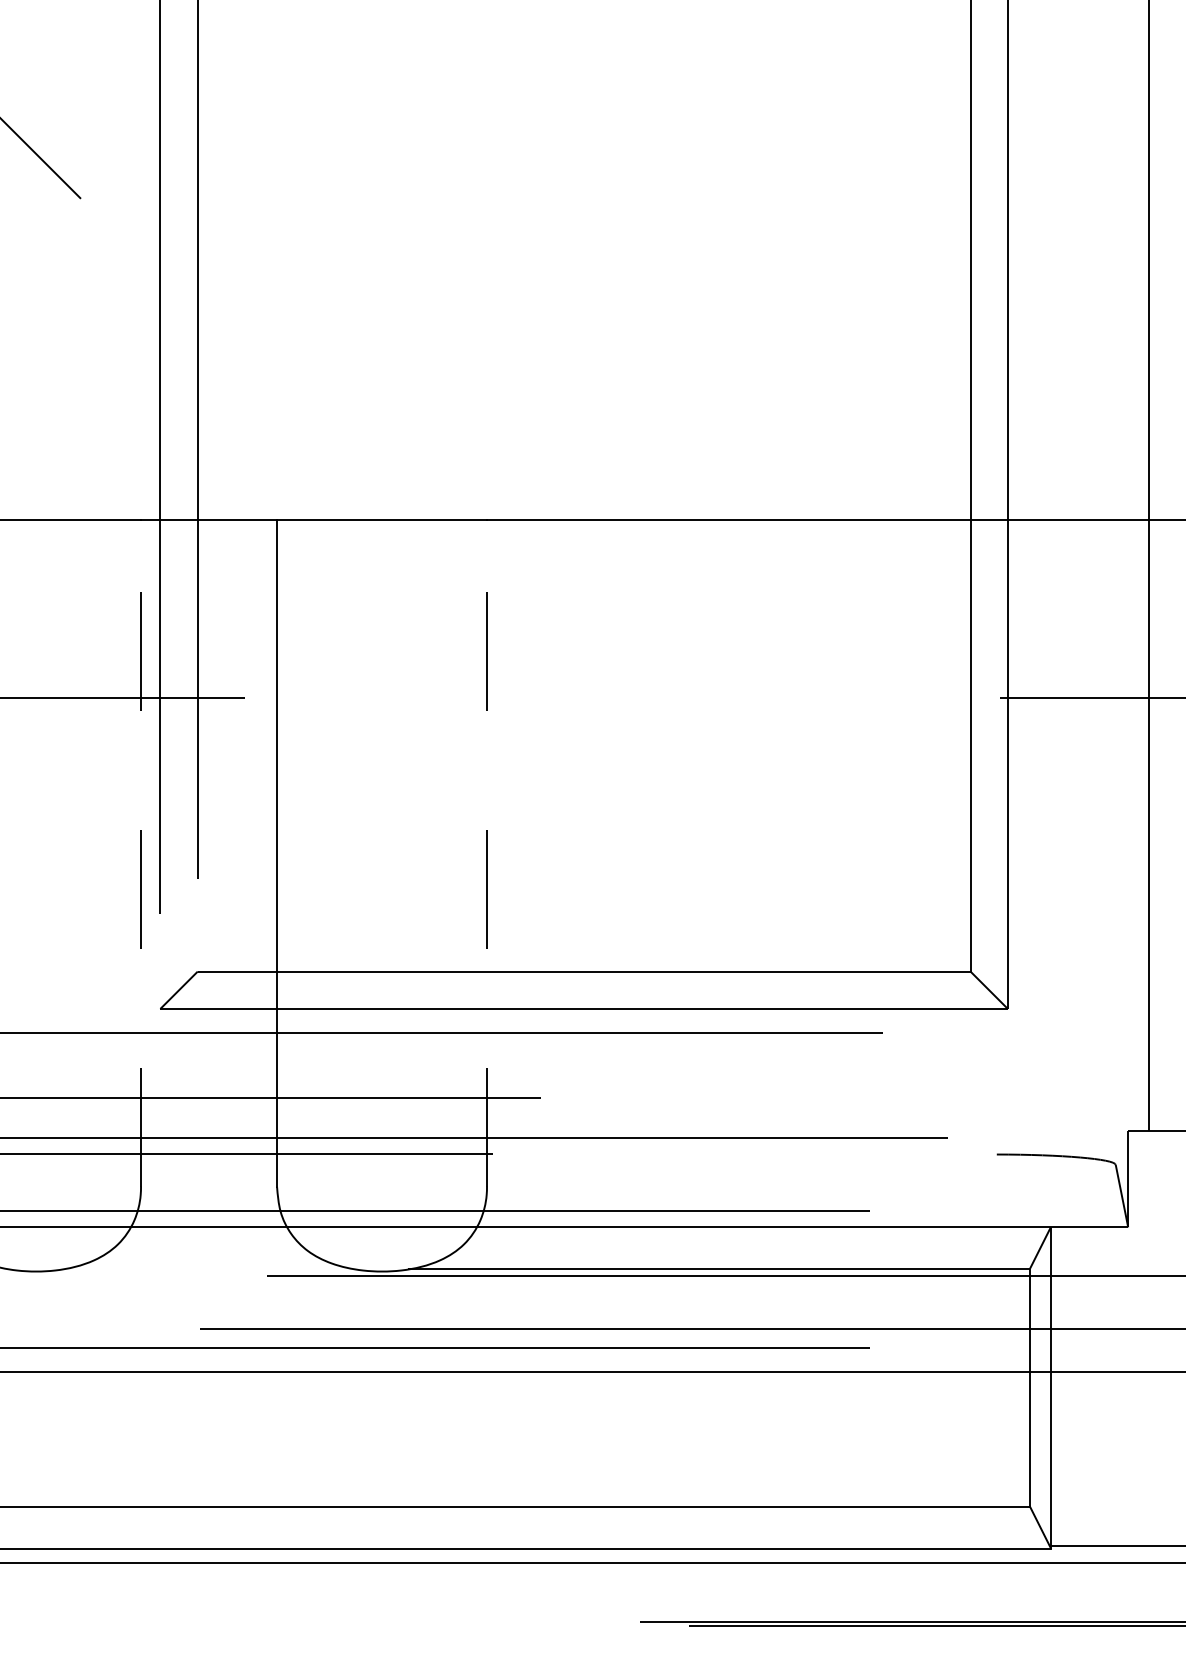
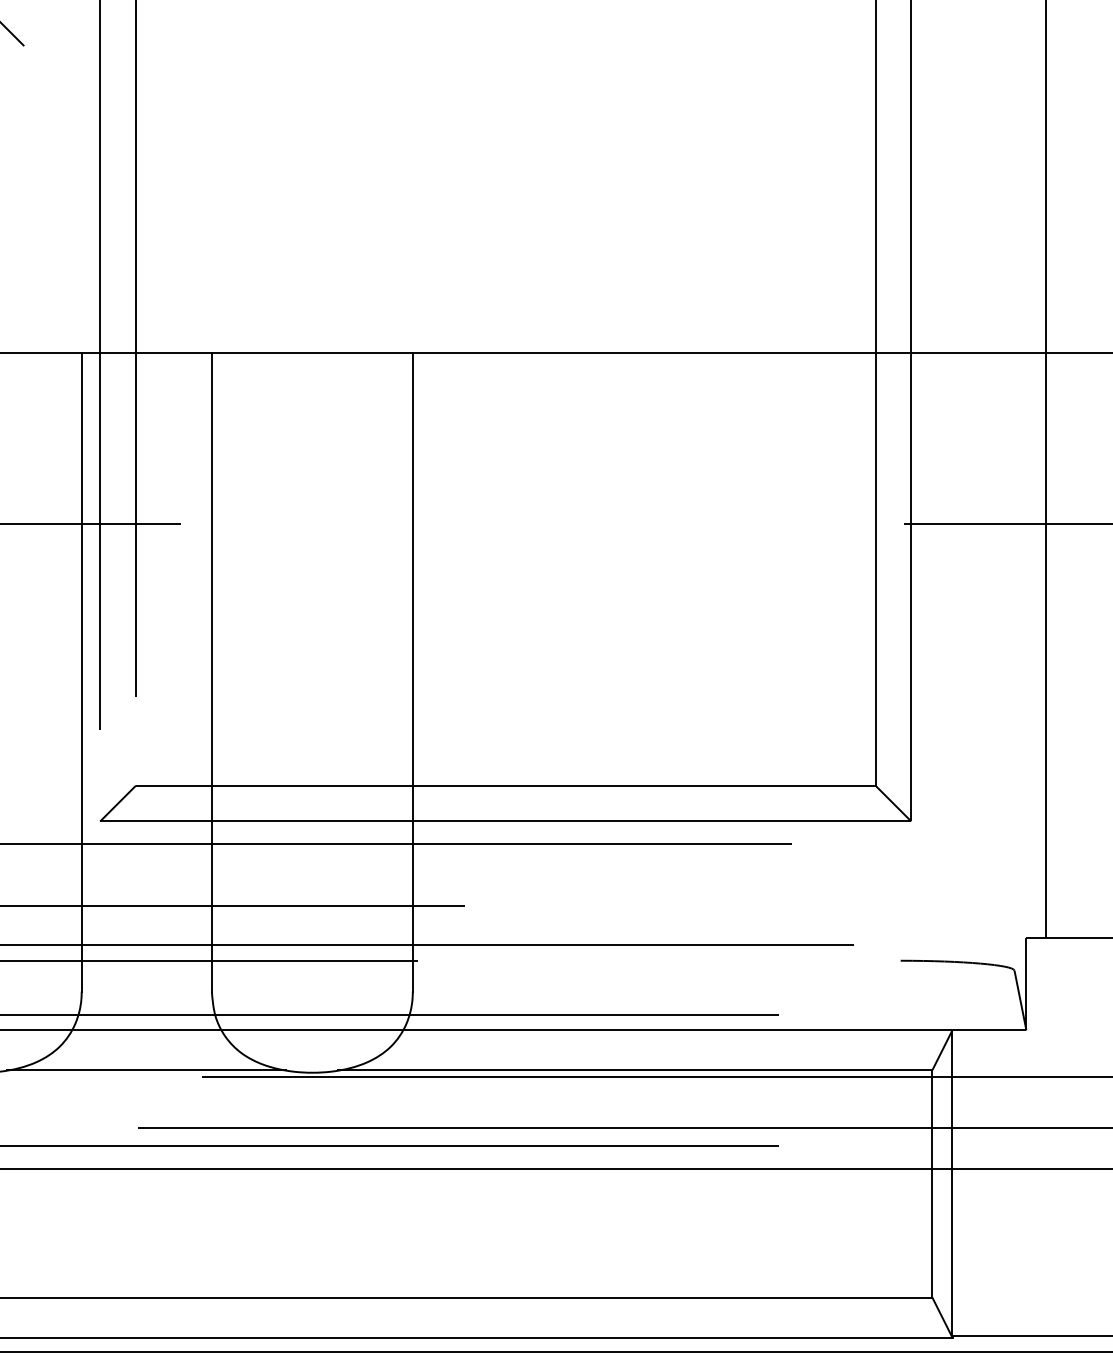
line: (141, 852) -> (82, 671), dashed -> solid
line: (487, 852) -> (413, 671), dashed -> solid
line: (208, 1268) -> (146, 1069), added

